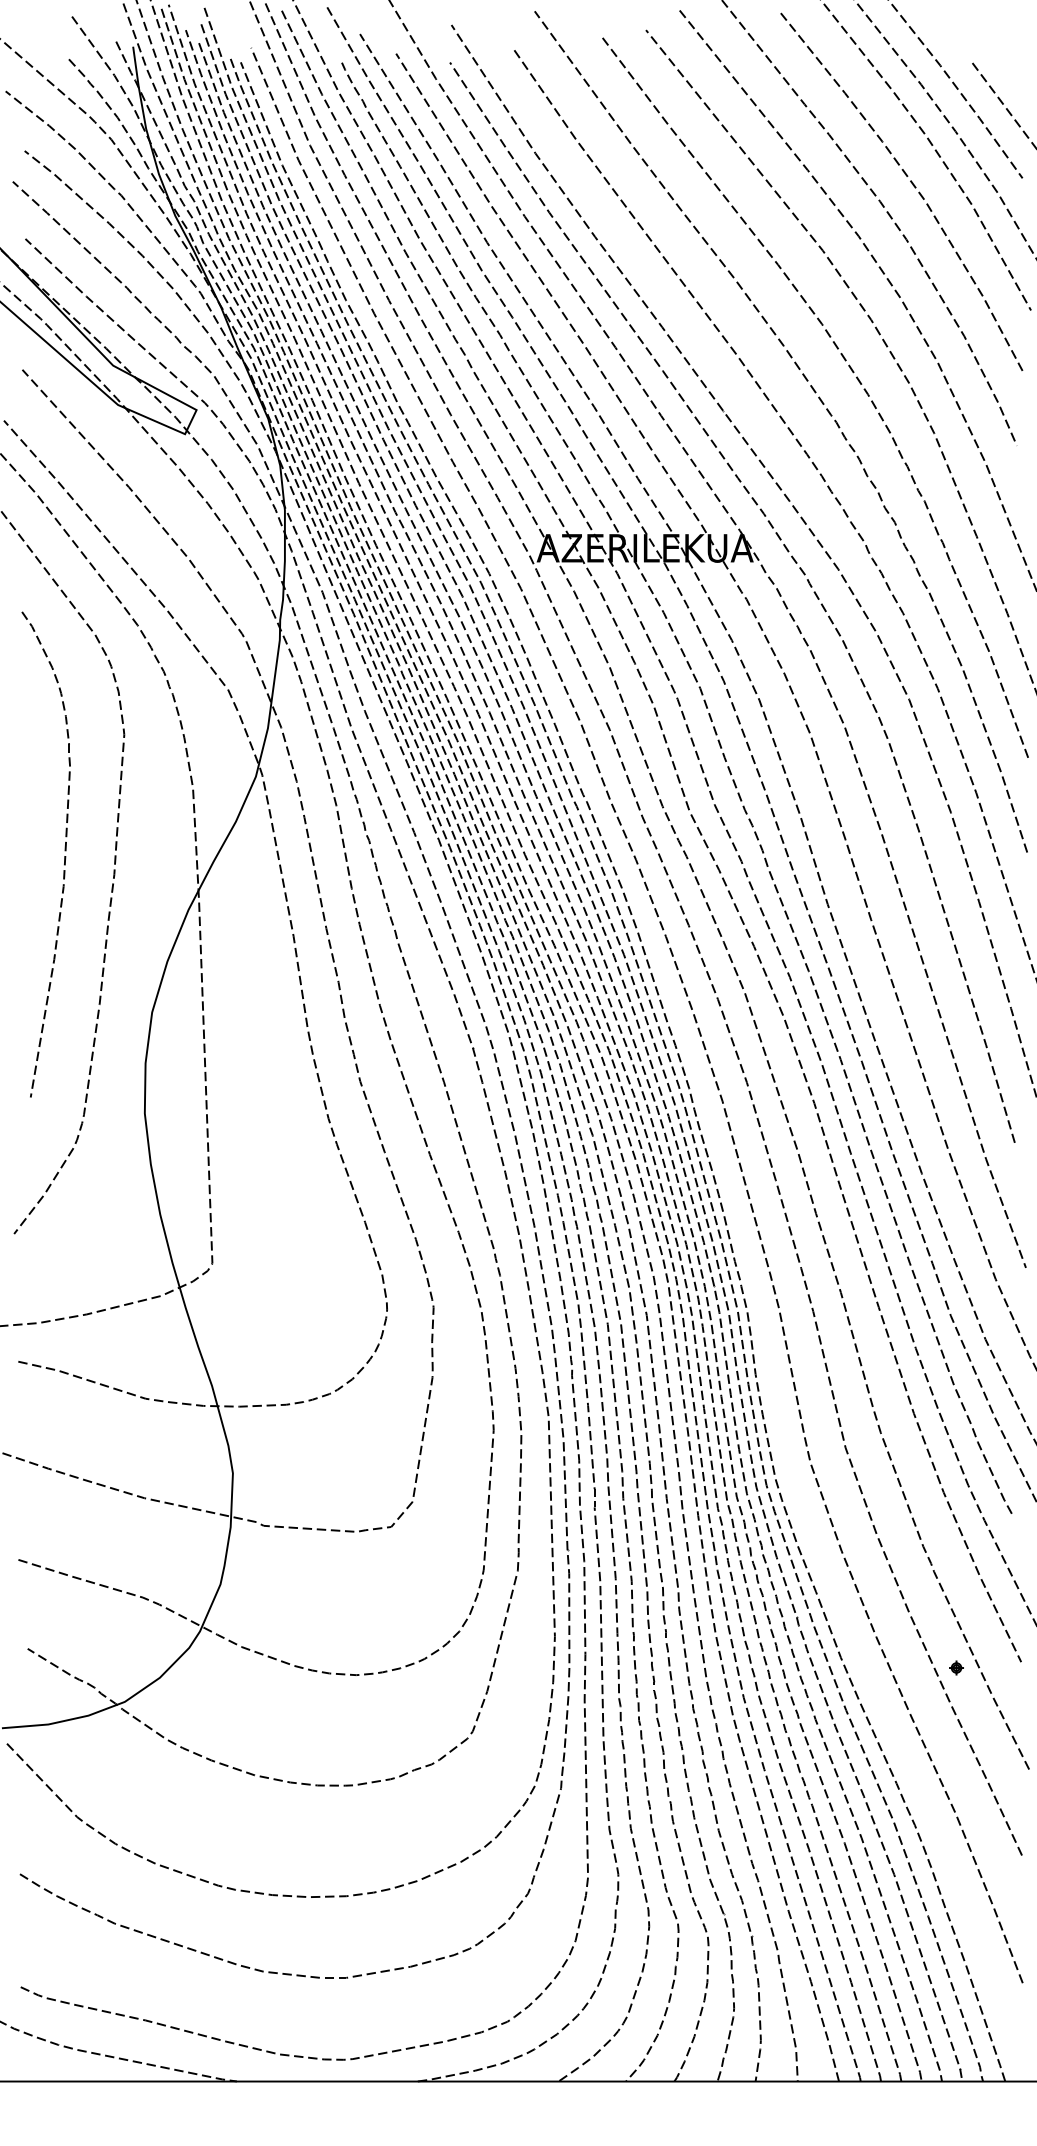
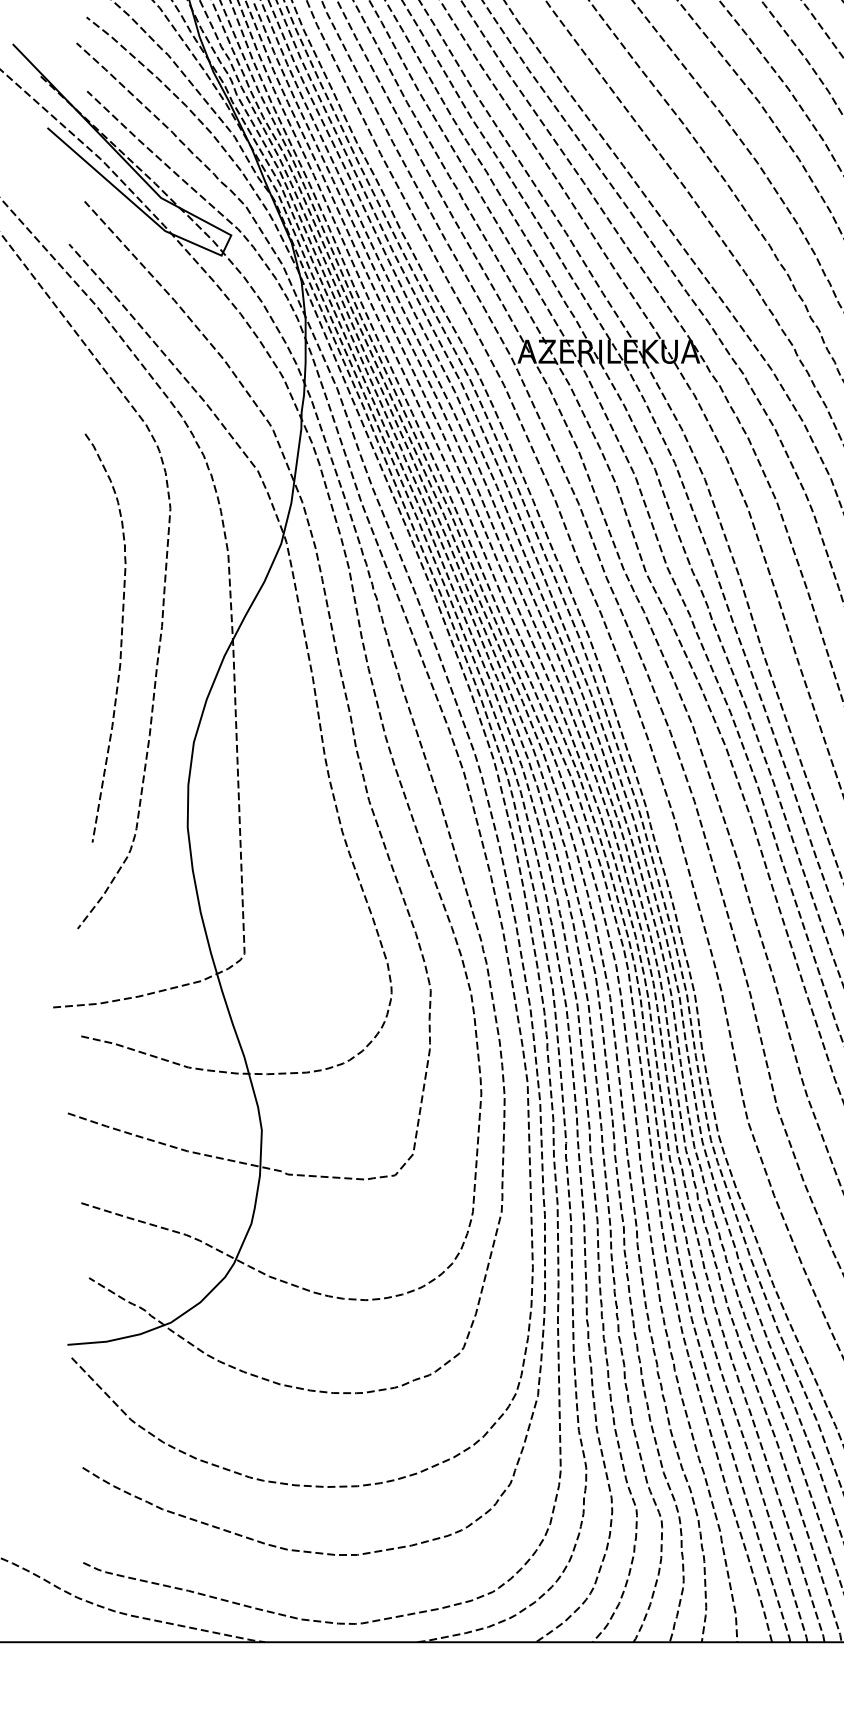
curve: (64, 856) -> (120, 639), moved

